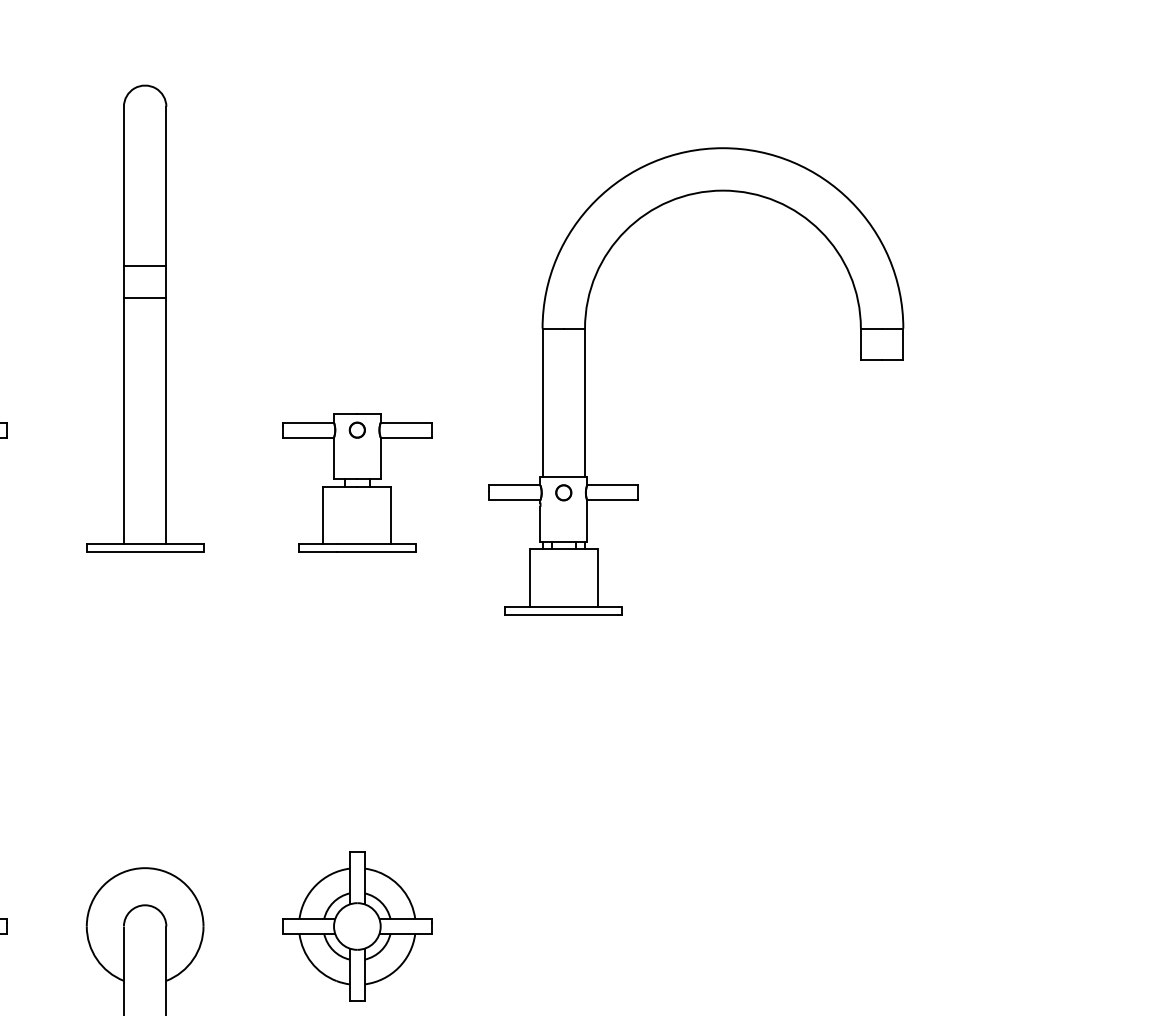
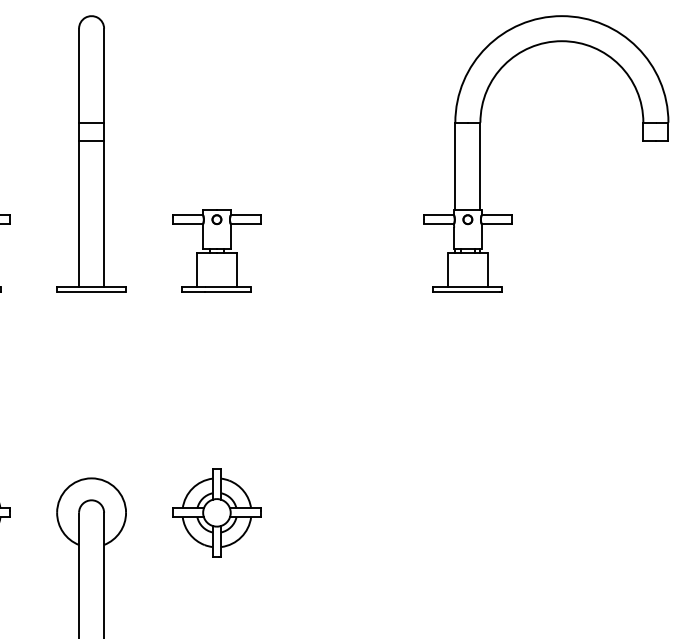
part: (585, 380) -> (480, 153), moved

